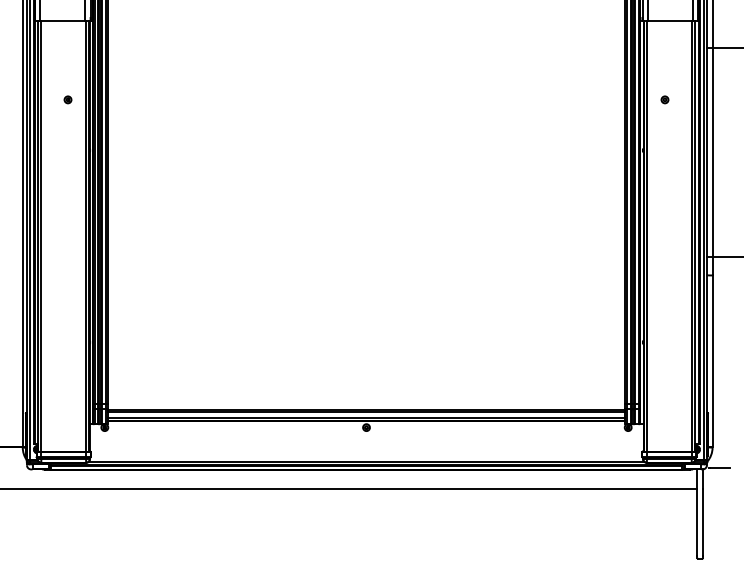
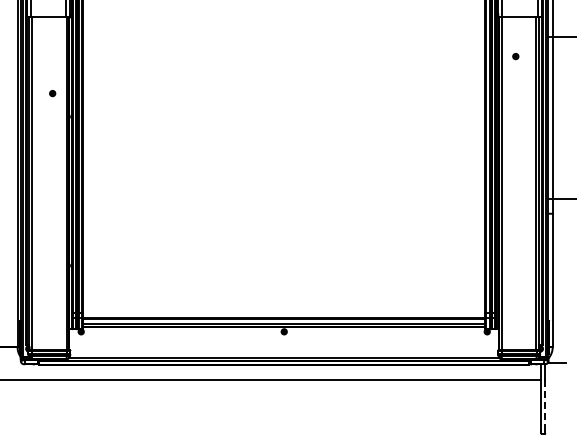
part: (67, 99) -> (52, 93), moved
part: (664, 99) -> (515, 56), moved
line: (703, 522) -> (545, 405), solid -> dashed

